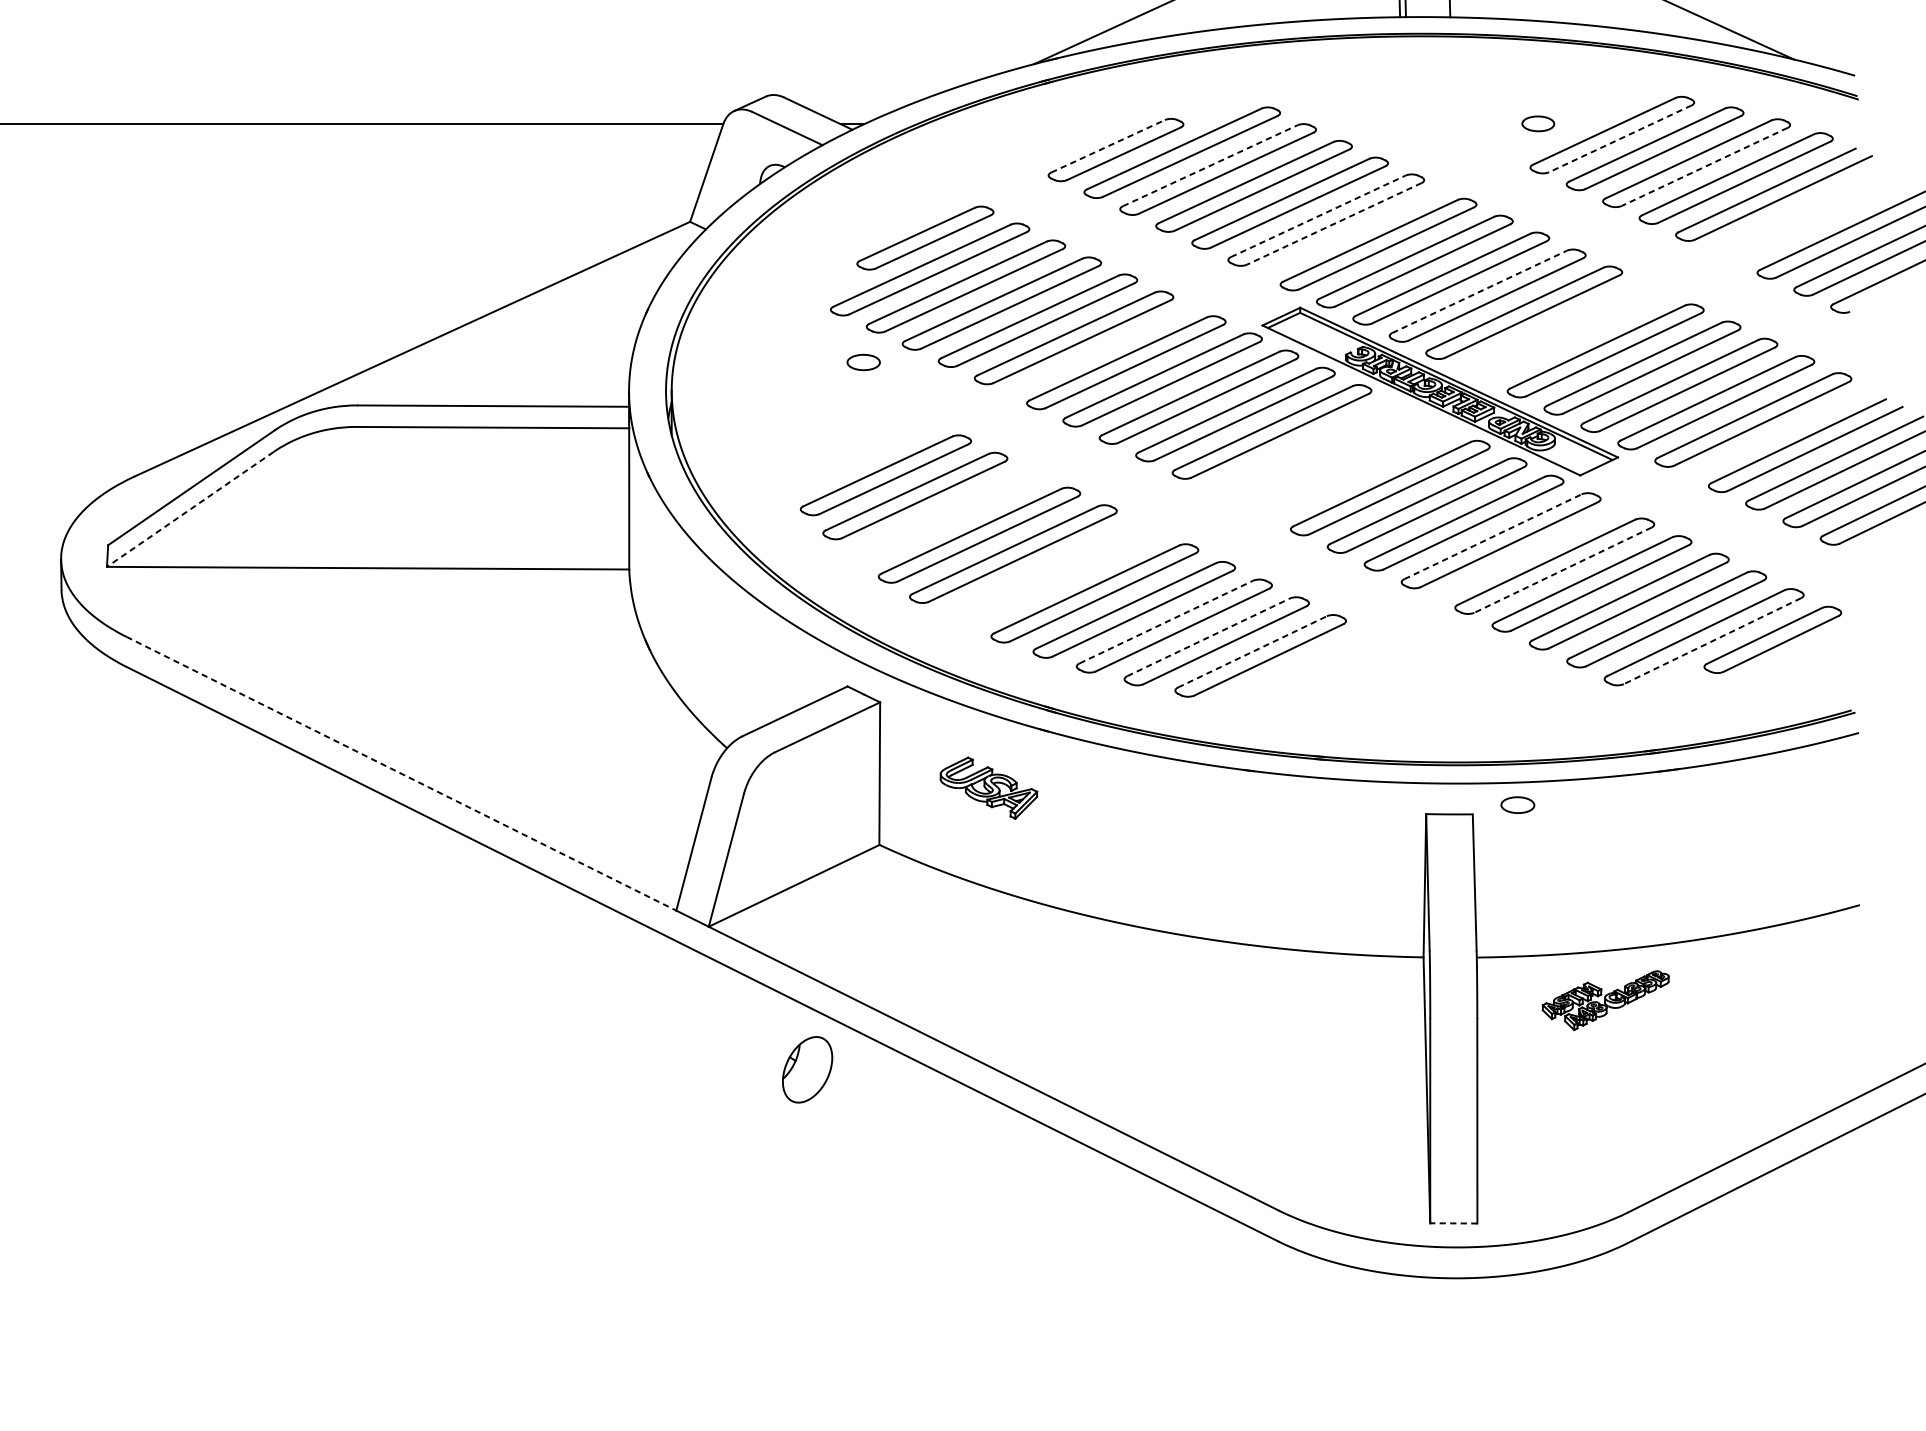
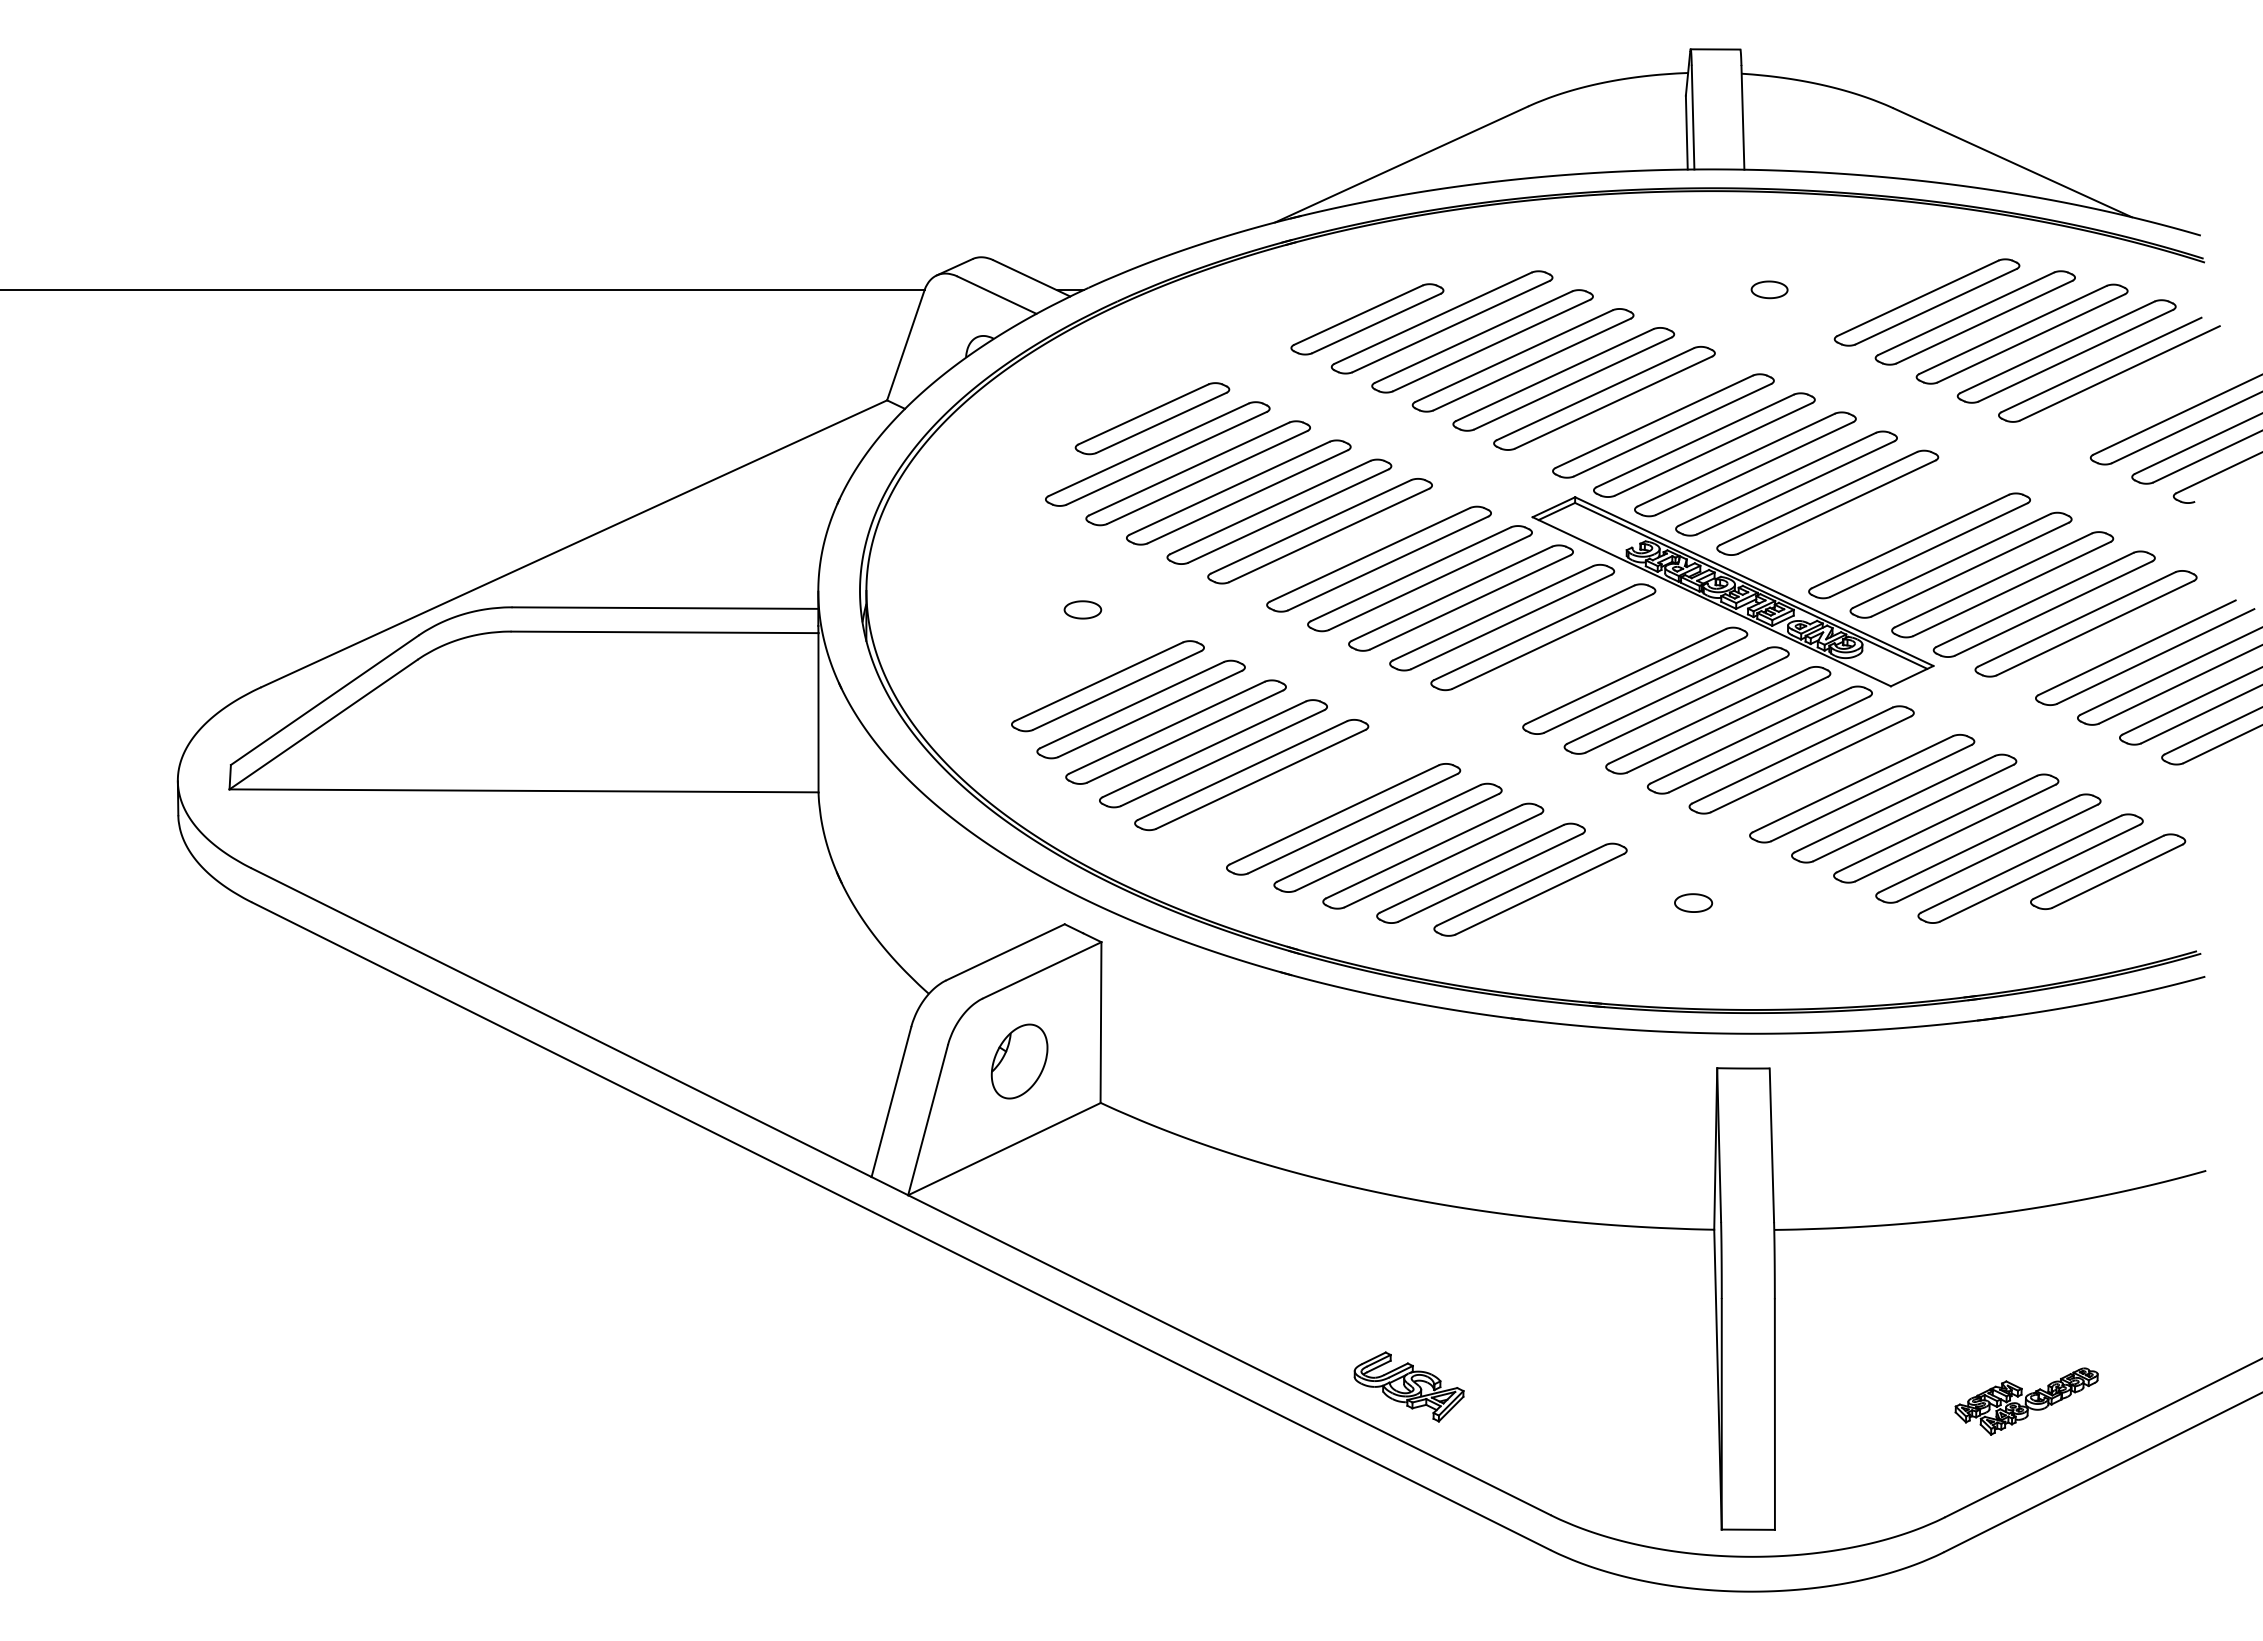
part: (1538, 123) -> (1769, 289), moved
line: (1620, 138) -> (1936, 306), dashed -> solid
line: (1108, 146) -> (1358, 315), dashed -> solid
line: (1210, 166) -> (1473, 337), dashed -> solid
line: (1704, 167) -> (2030, 338), dashed -> solid
line: (1318, 216) -> (1595, 394), dashed -> solid
line: (1334, 223) -> (1613, 402), dashed -> solid
line: (1479, 292) -> (1777, 479), dashed -> solid
part: (863, 362) -> (1082, 609), moved
part: (1353, 470) -> (1635, 680), added
line: (190, 509) -> (323, 724), dashed -> solid
part: (945, 515) -> (1175, 731), added
line: (1492, 536) -> (1792, 755), dashed -> solid
line: (1563, 570) -> (1871, 793), dashed -> solid
line: (1166, 621) -> (1424, 851), dashed -> solid
line: (1208, 637) -> (1471, 868), dashed -> solid
line: (1712, 641) -> (2039, 873), dashed -> solid
line: (1252, 652) -> (1521, 885), dashed -> solid
line: (402, 773) -> (562, 1022), dashed -> solid
part: (988, 787) -> (1408, 1386), moved
part: (1517, 804) -> (1693, 902), moved
part: (1605, 1000) -> (2026, 1401), moved
part: (807, 1069) -> (1019, 1061), moved
line: (1453, 1223) -> (1748, 1529), dashed -> solid

